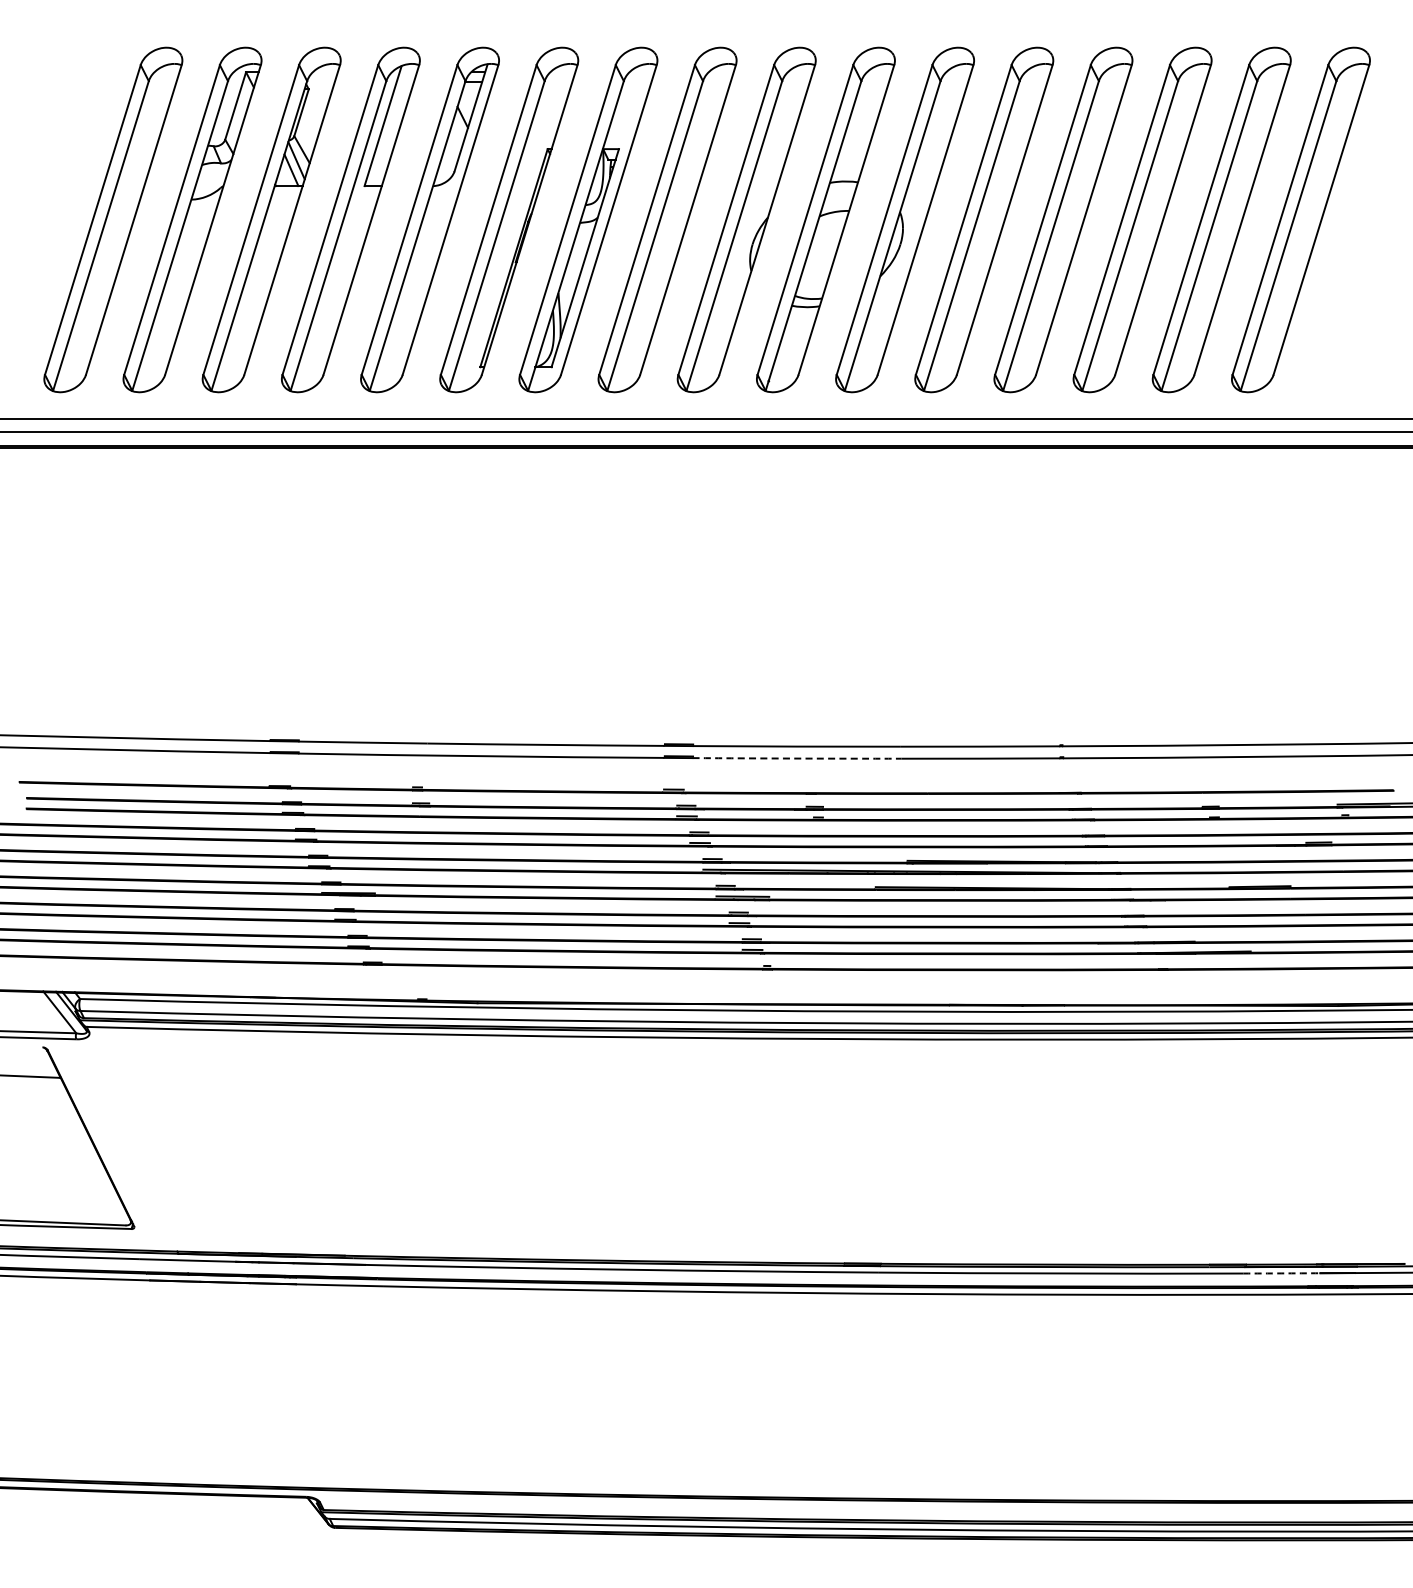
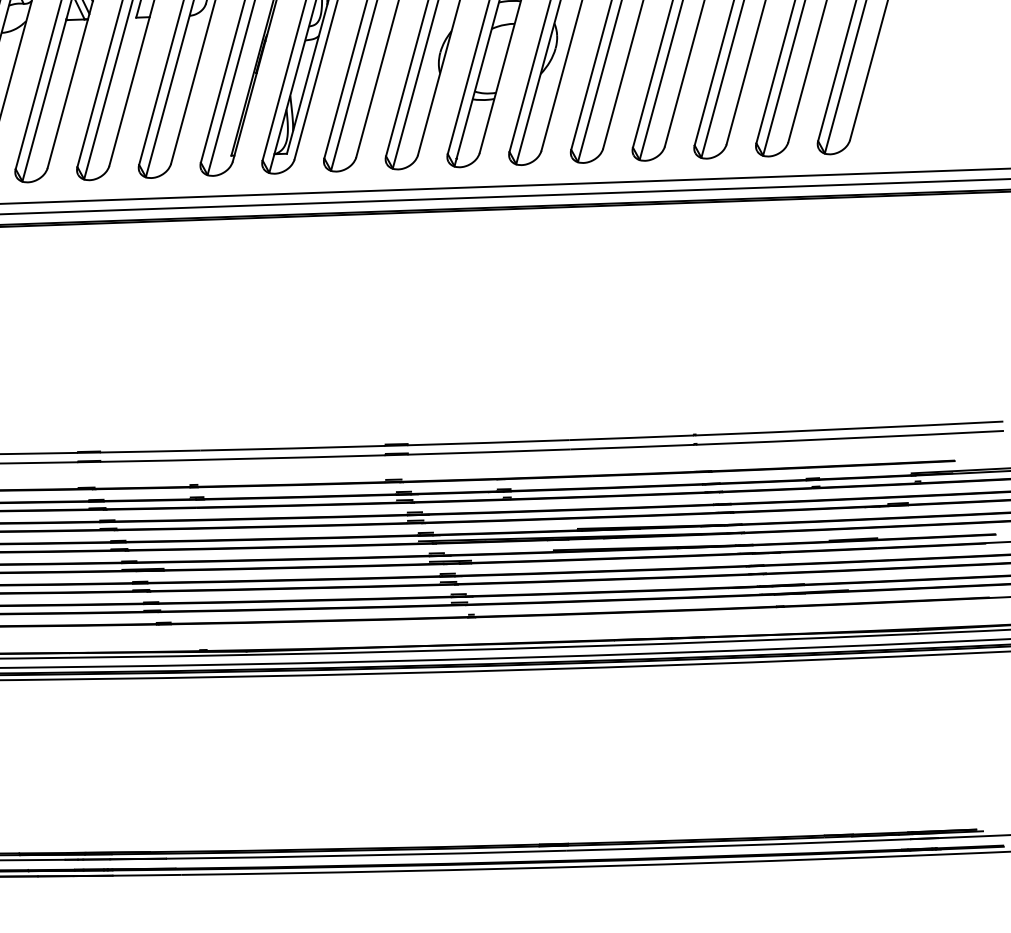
arc: (796, 758) -> (488, 452), dashed -> solid
arc: (1281, 1273) -> (880, 840), dashed -> solid

